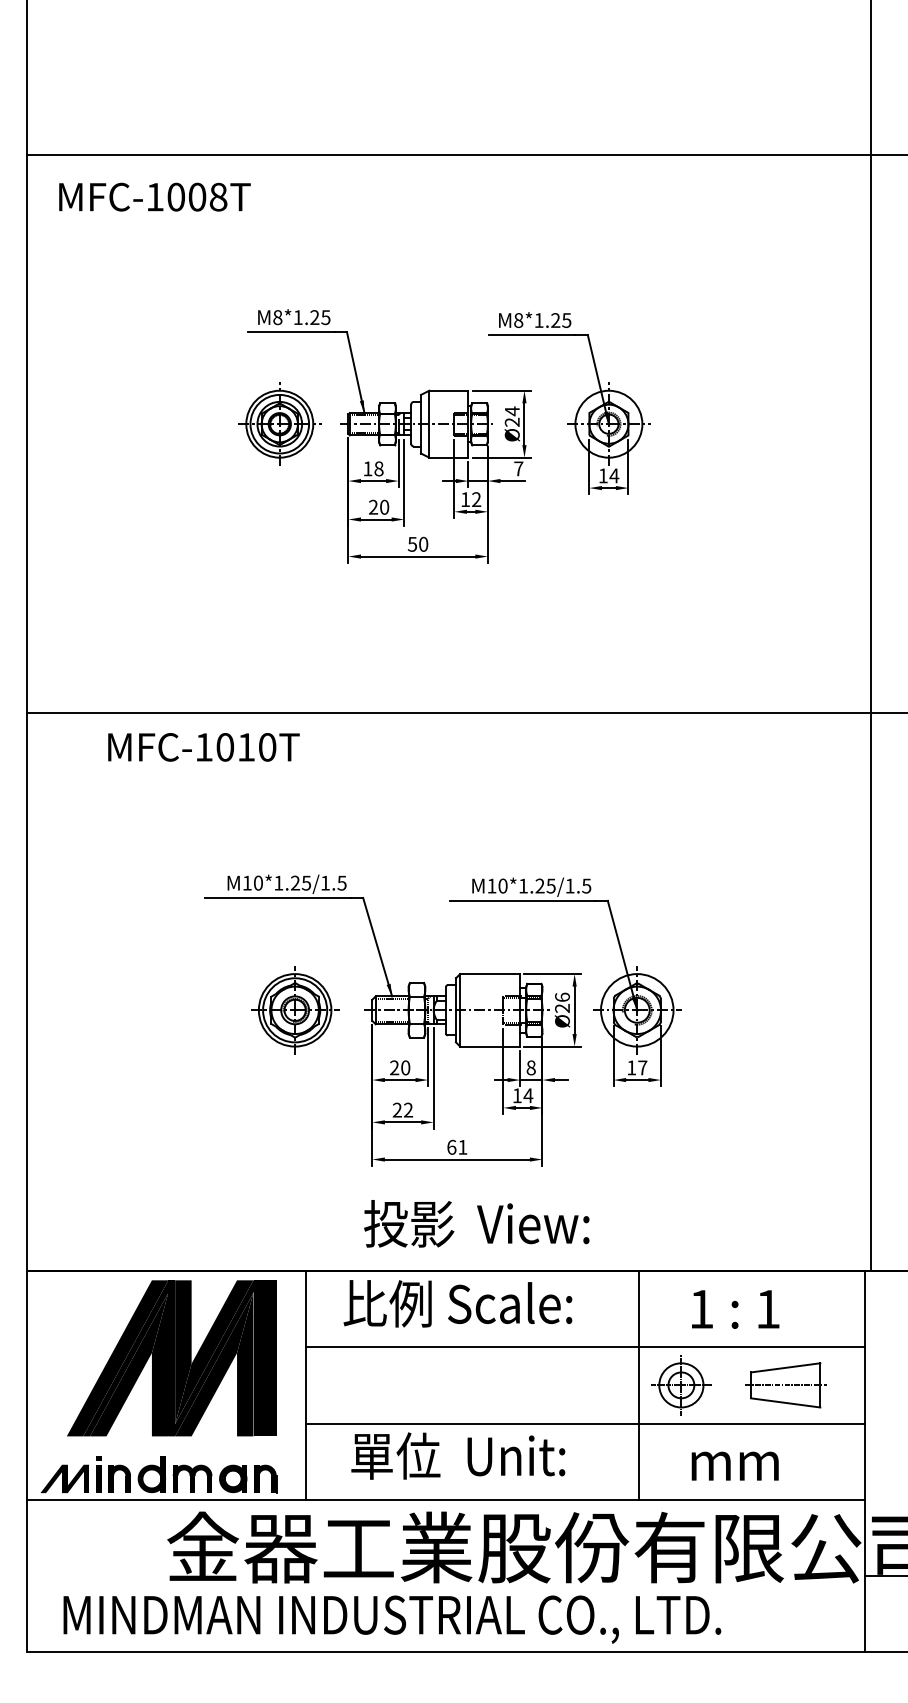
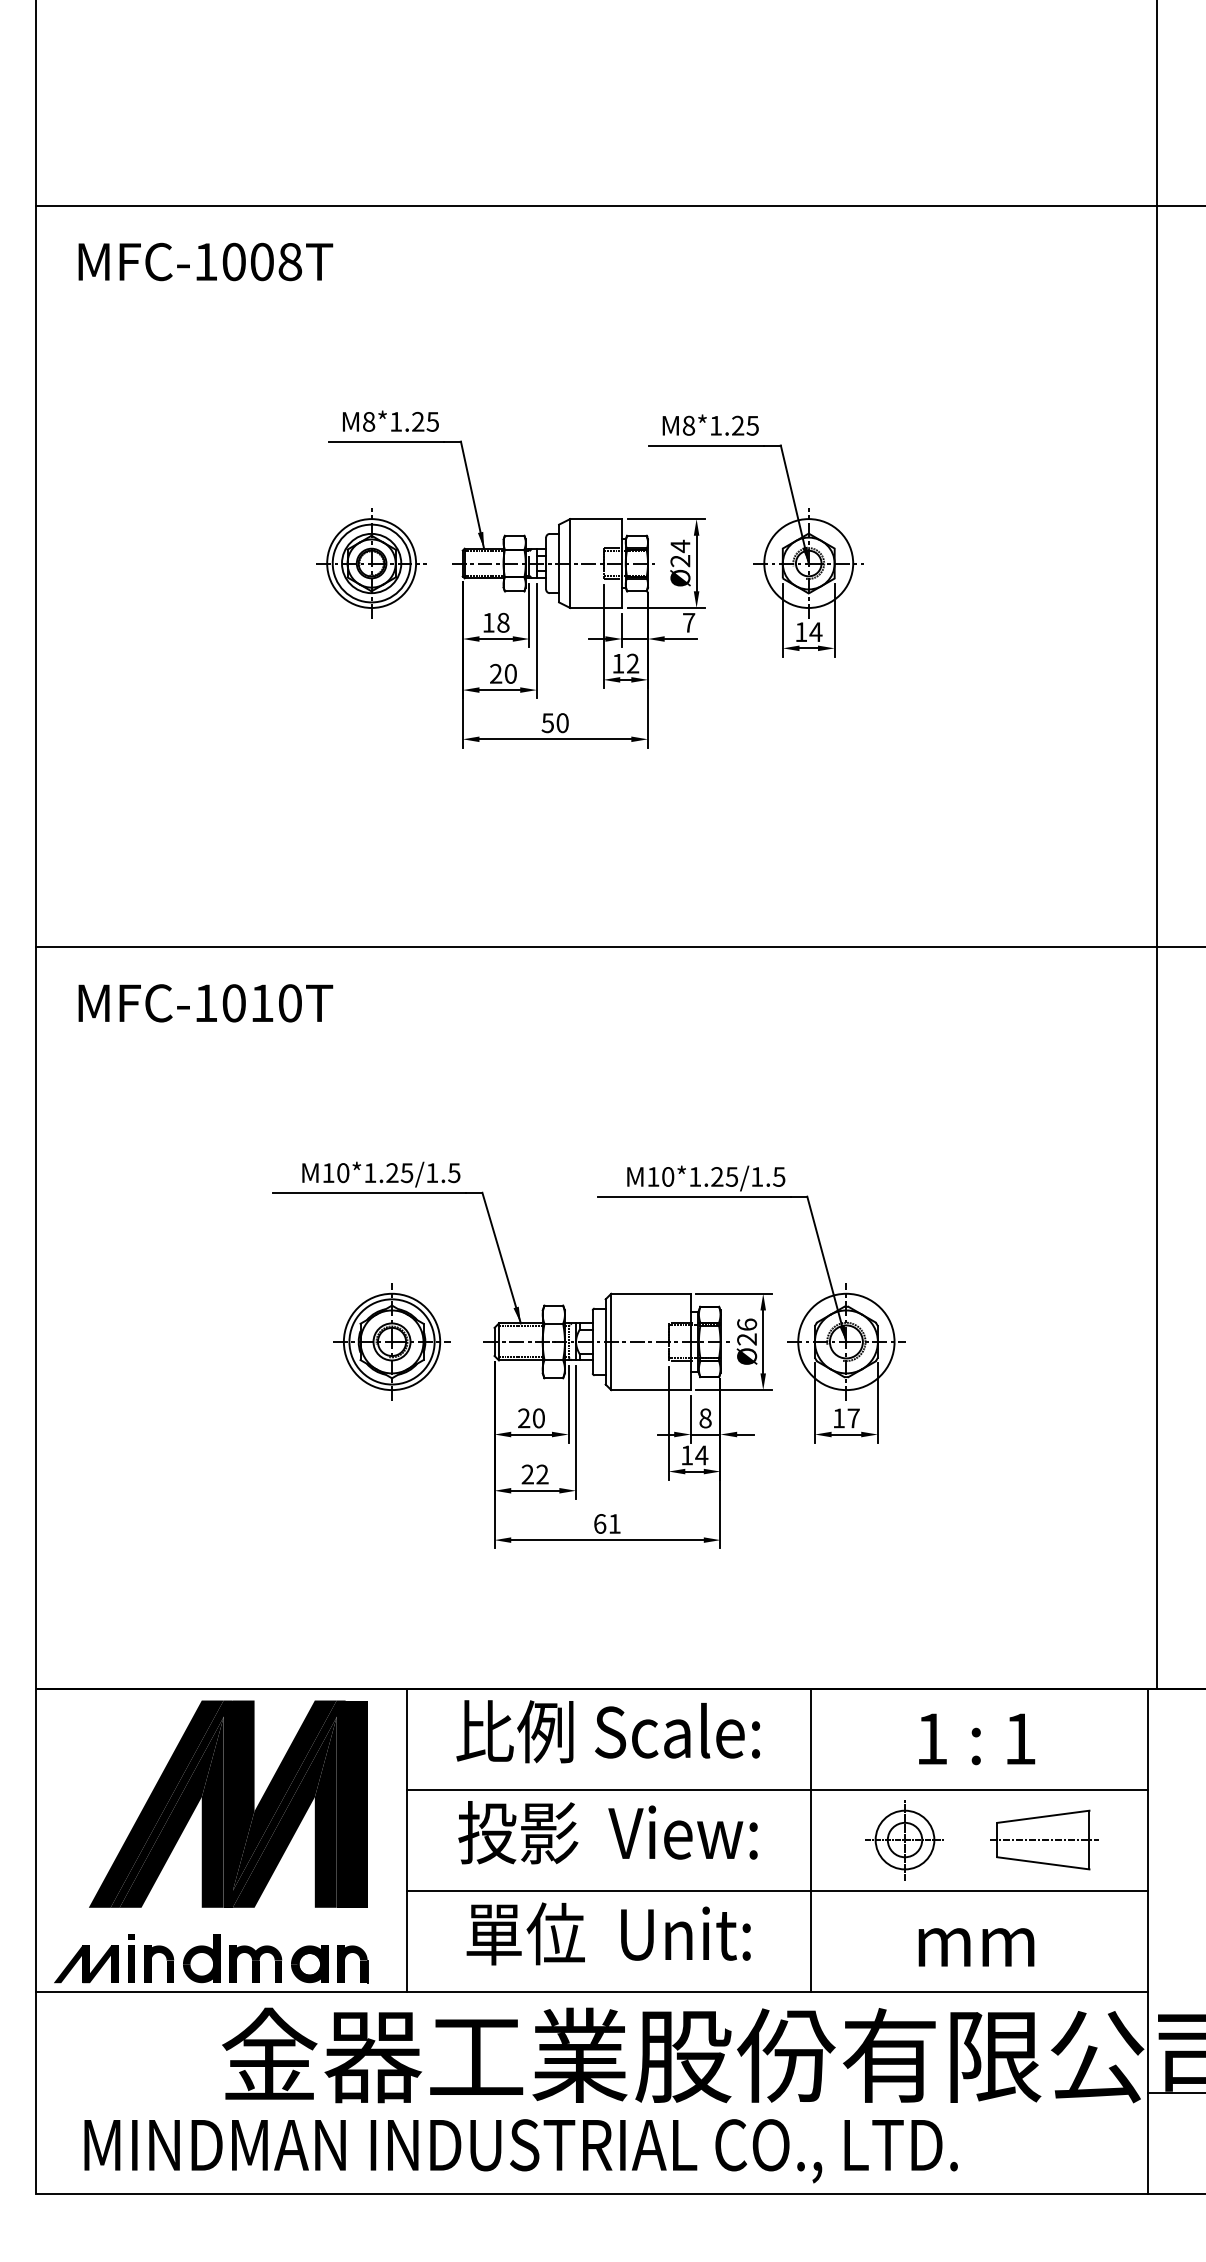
text: (203, 747) -> (205, 1003), moved
text: (476, 1223) -> (607, 1832), moved
line: (638, 1385) -> (810, 1840), moved

